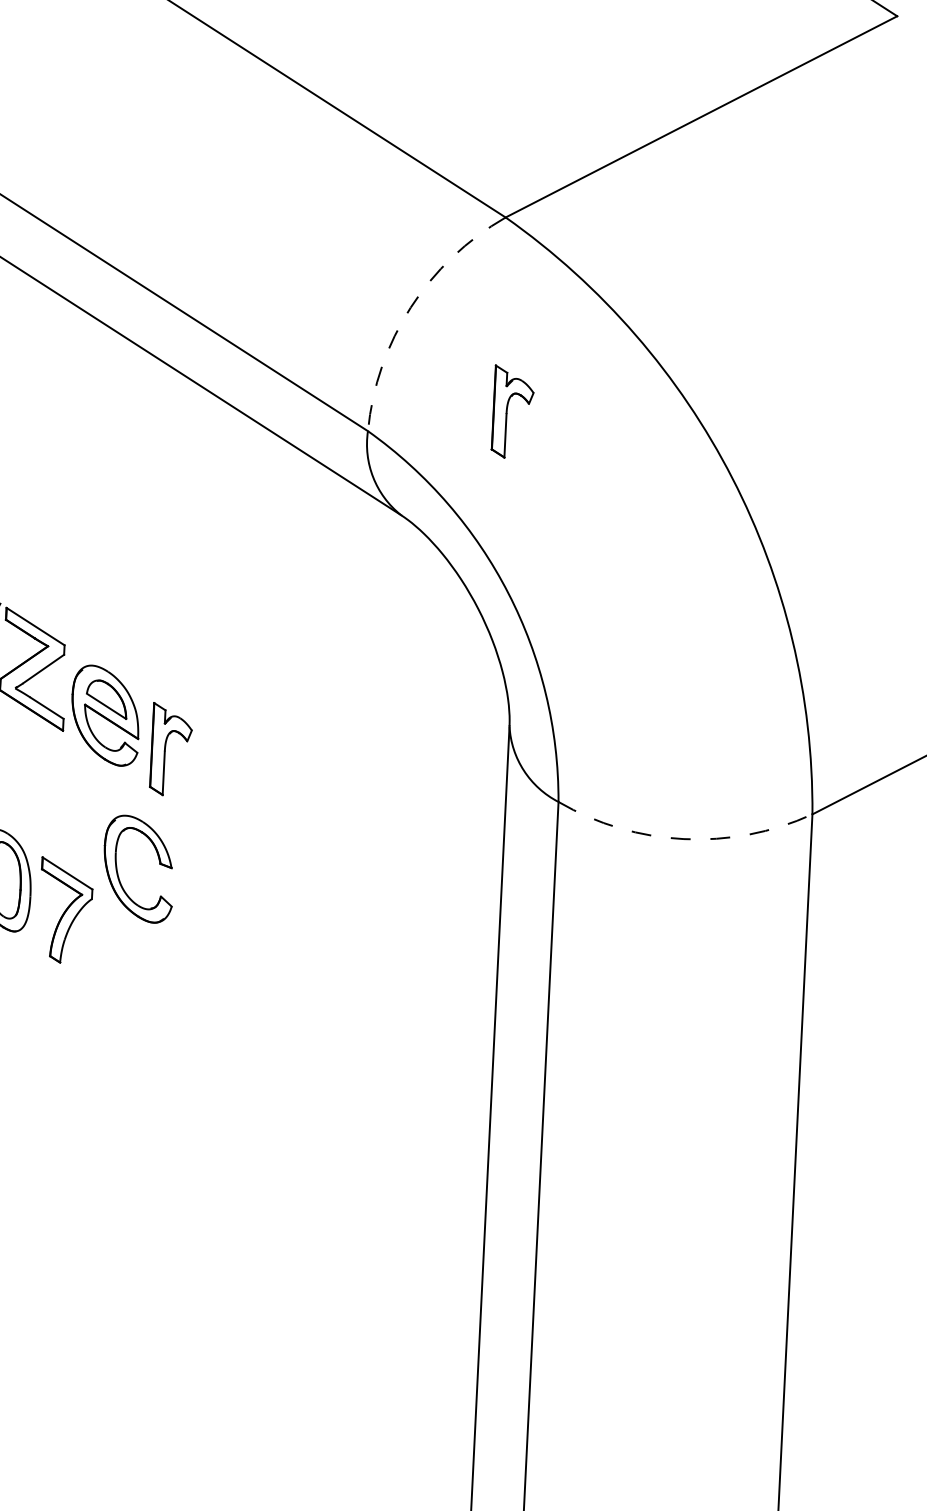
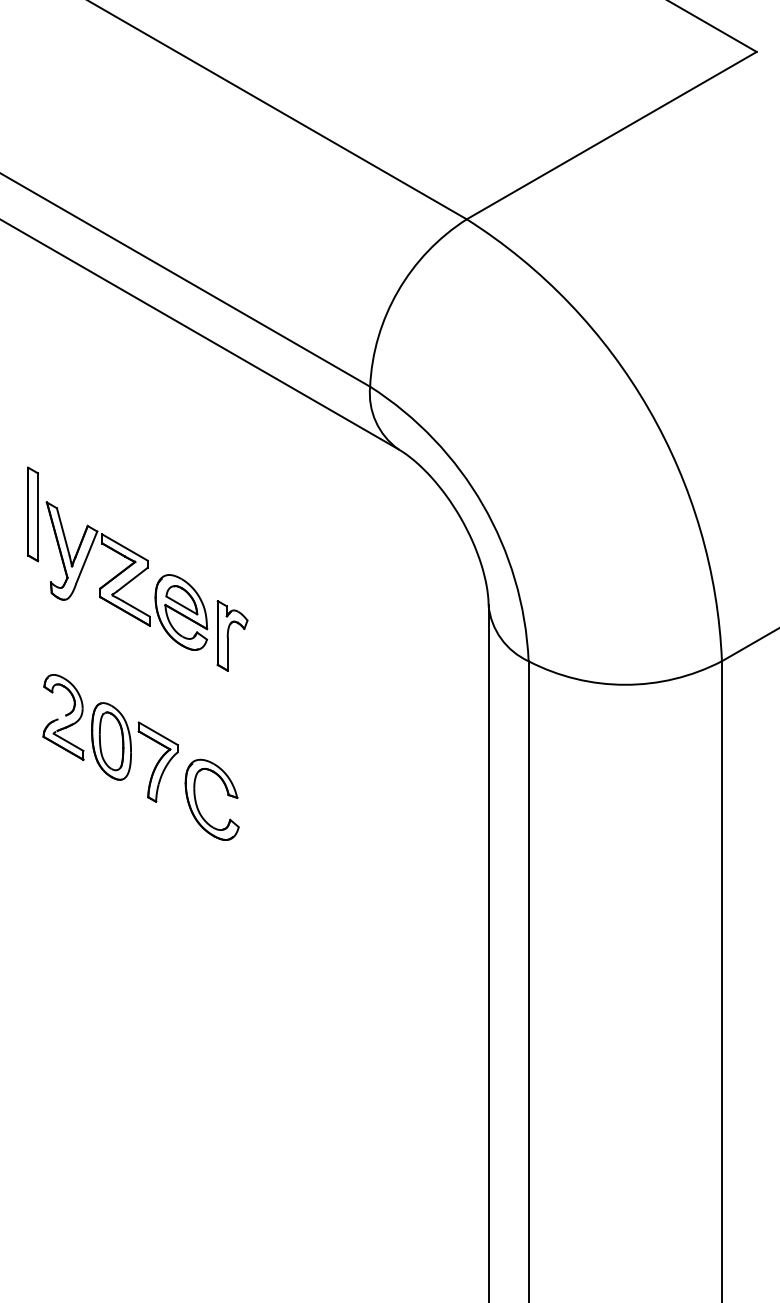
arc: (411, 307) -> (398, 291), dashed -> solid
part: (512, 411) -> (479, 366), removed
arc: (684, 838) -> (625, 684), dashed -> solid
part: (118, 874) -> (197, 804), moved

